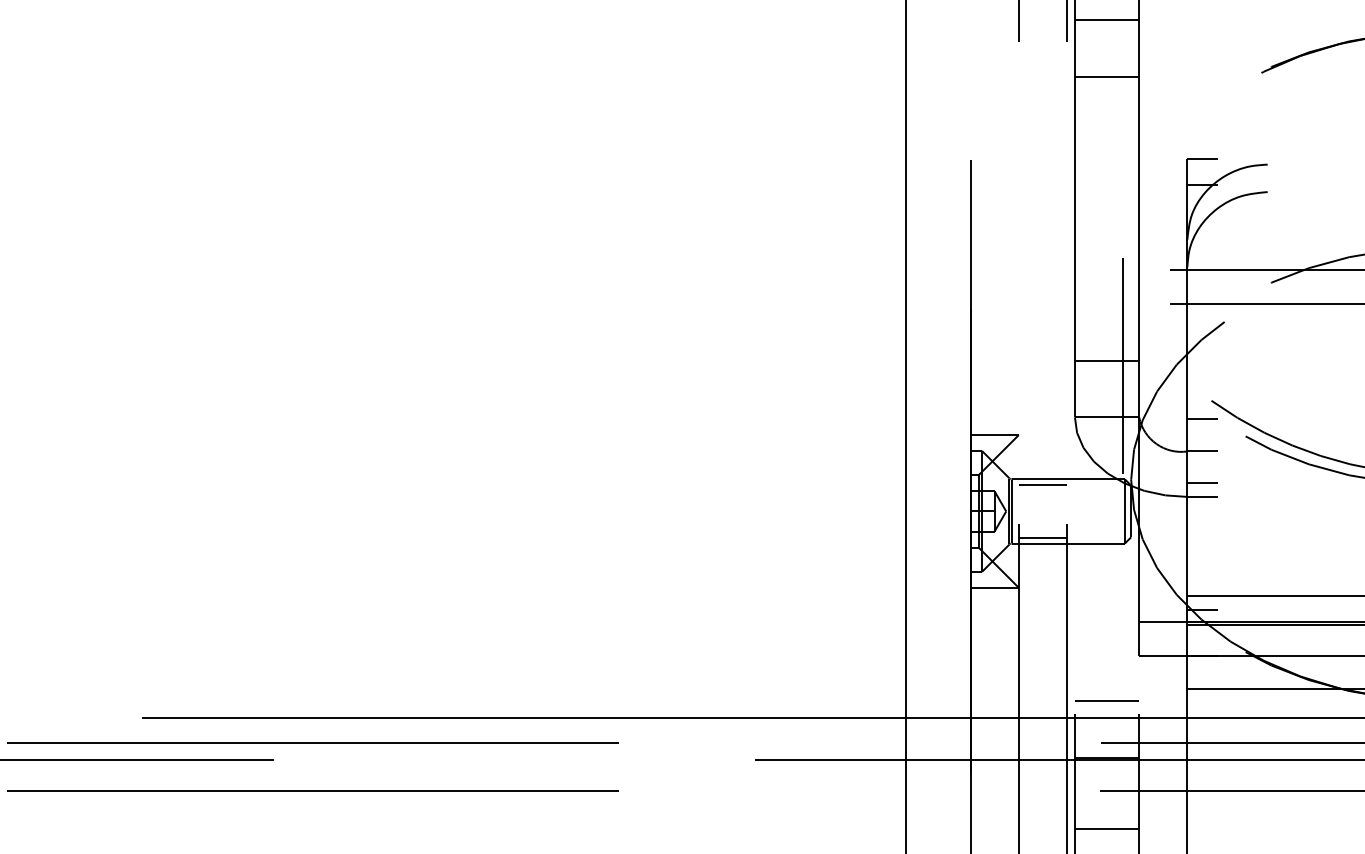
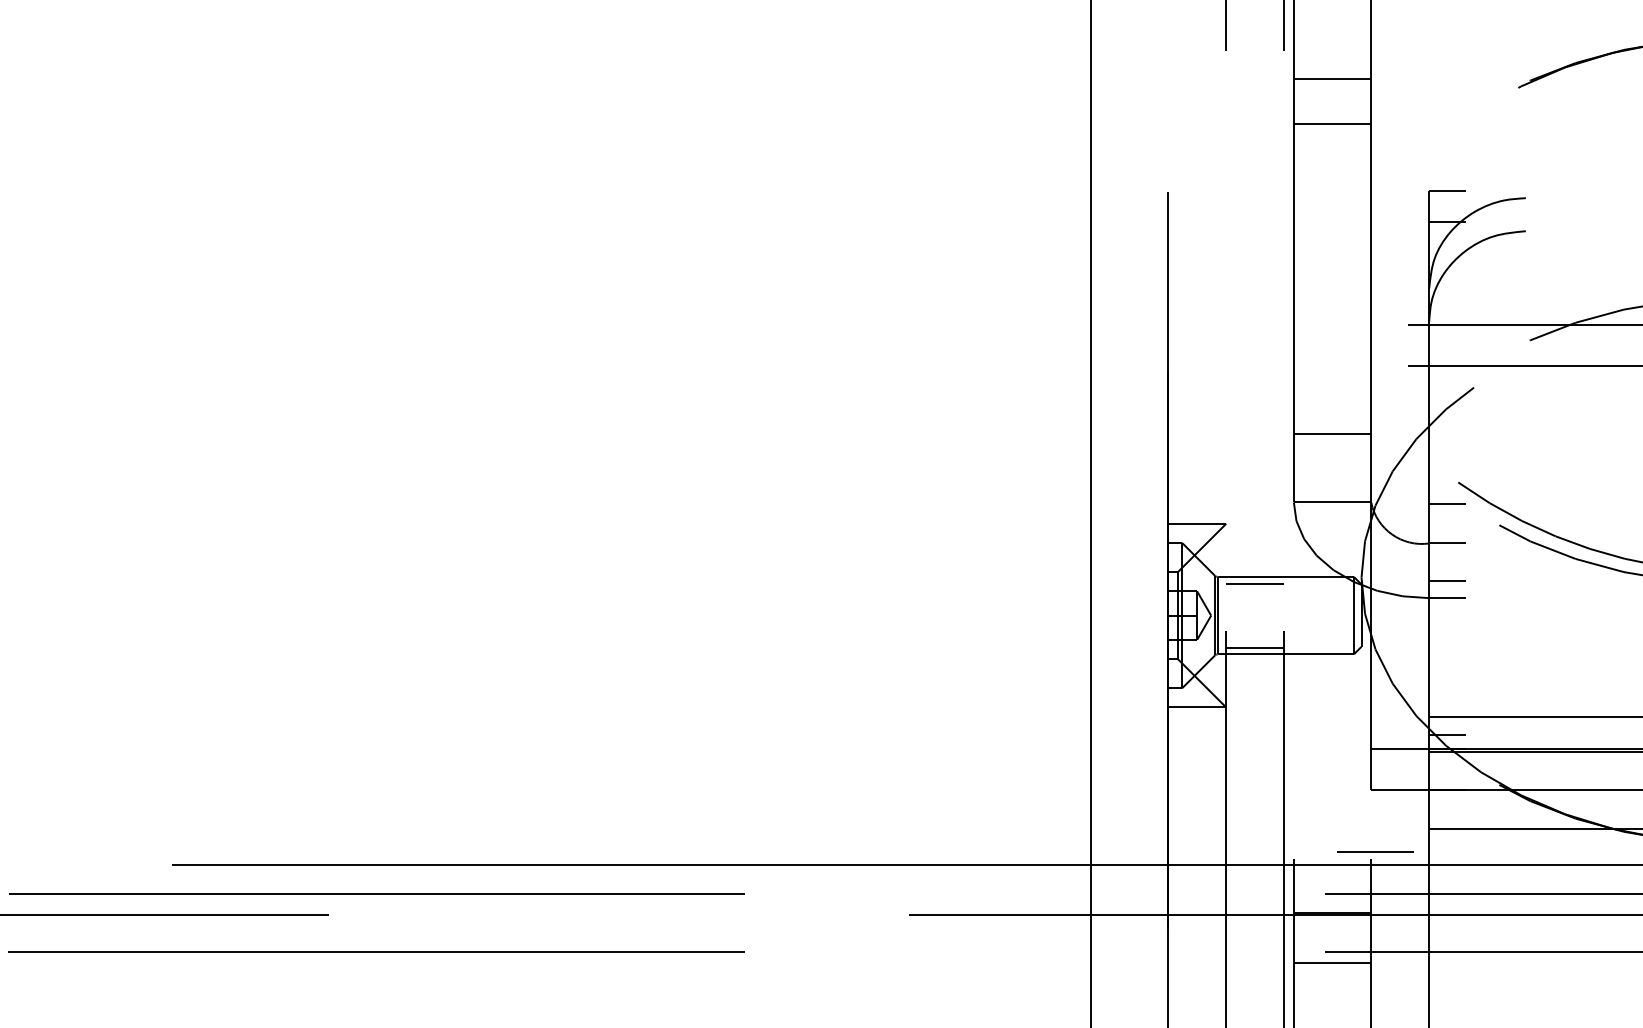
line: (1107, 20) -> (1332, 79), moved
line: (1107, 76) -> (1332, 124), moved
line: (1122, 365) -> (1351, 440), removed
line: (1107, 700) -> (1375, 851), moved
line: (1107, 828) -> (1332, 963), moved

